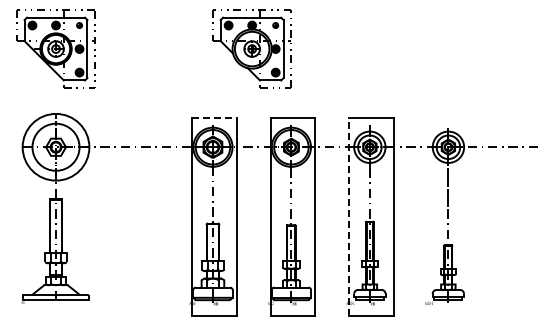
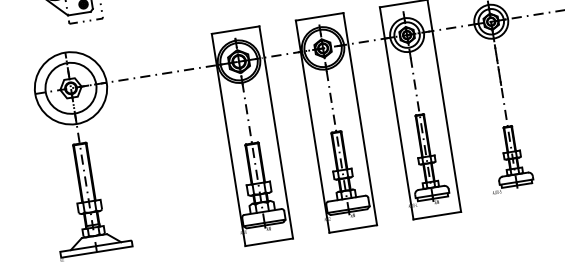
line: (214, 118) -> (235, 30), dashed -> solid
line: (349, 216) -> (397, 112), dashed -> solid

